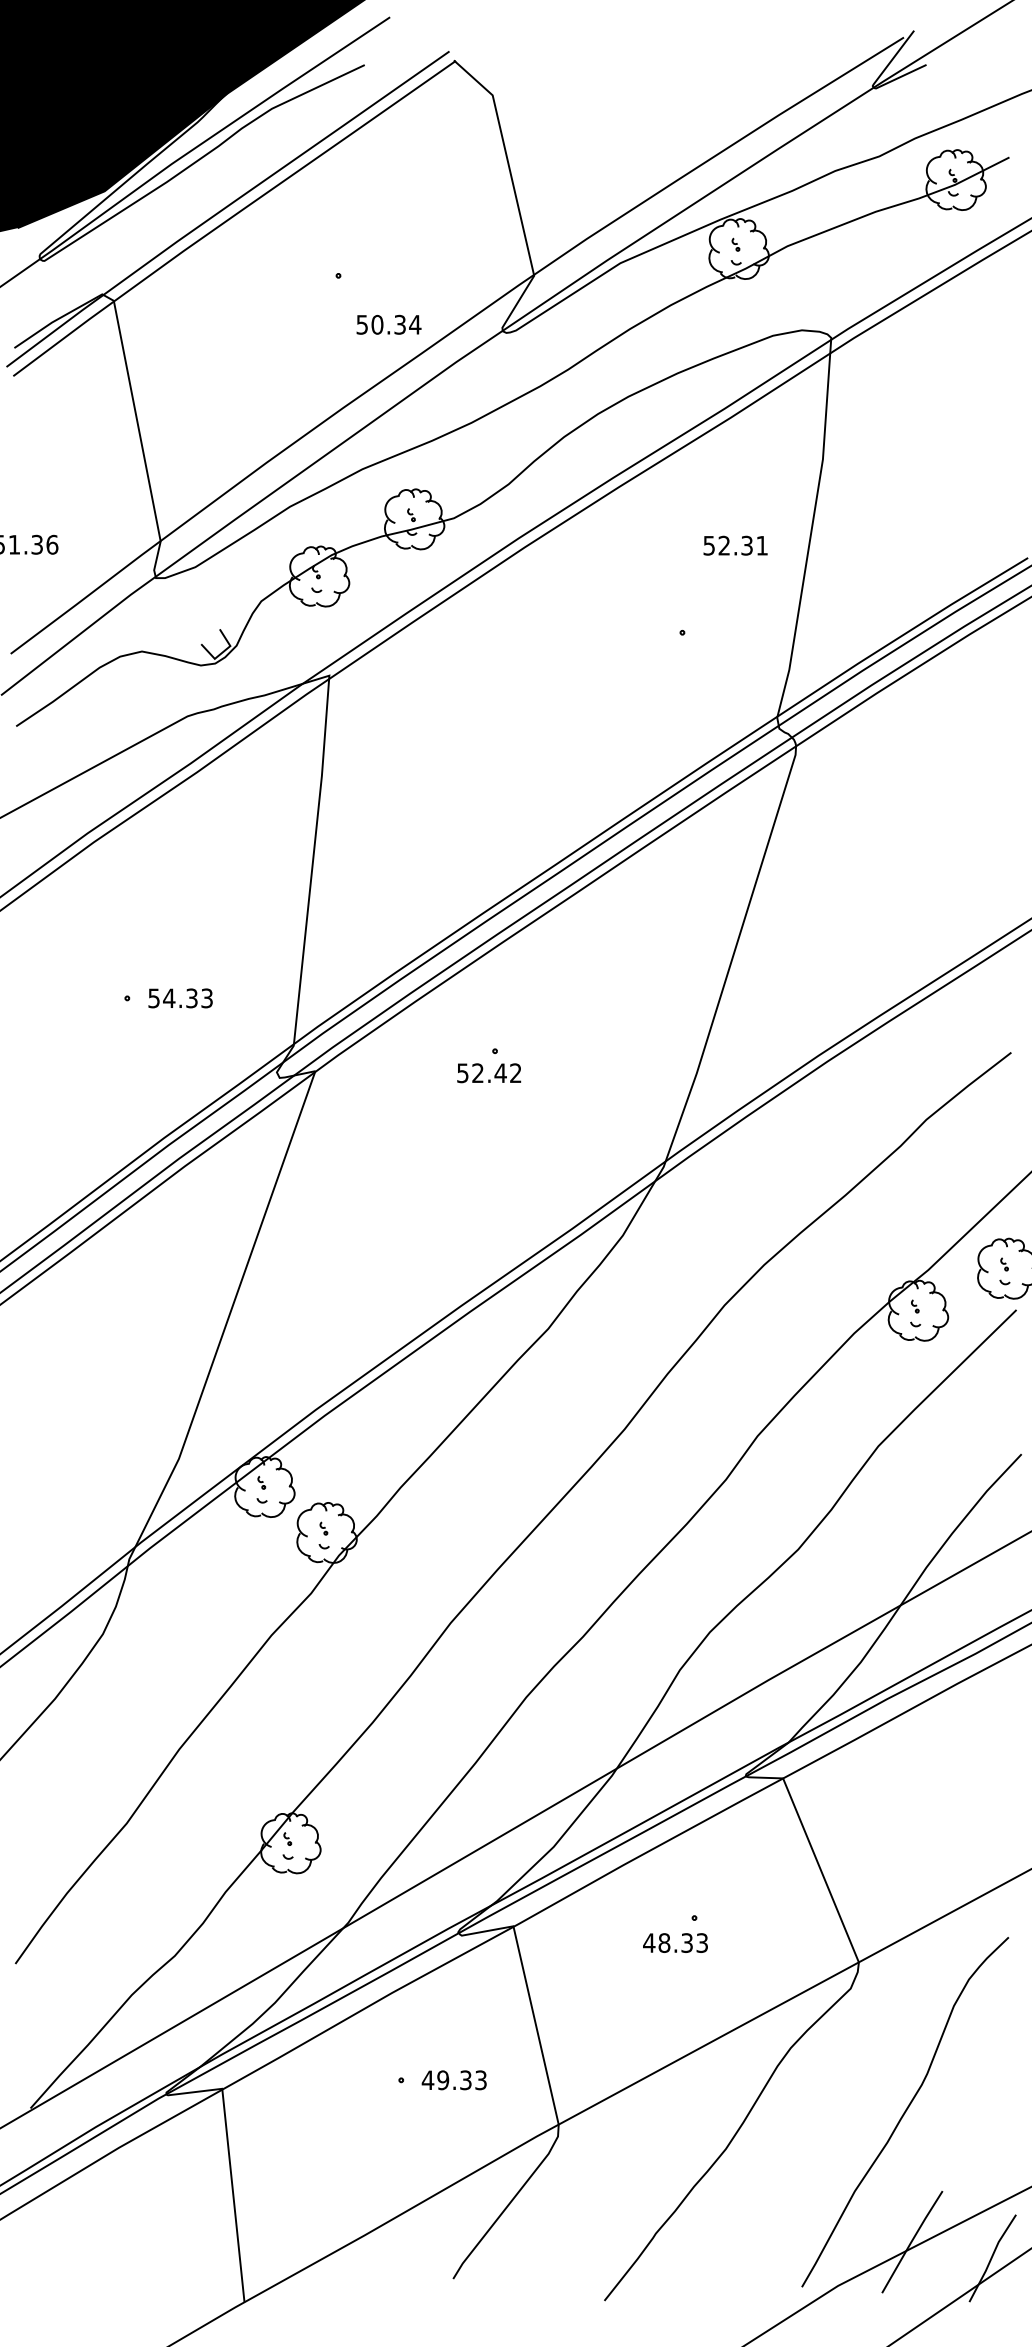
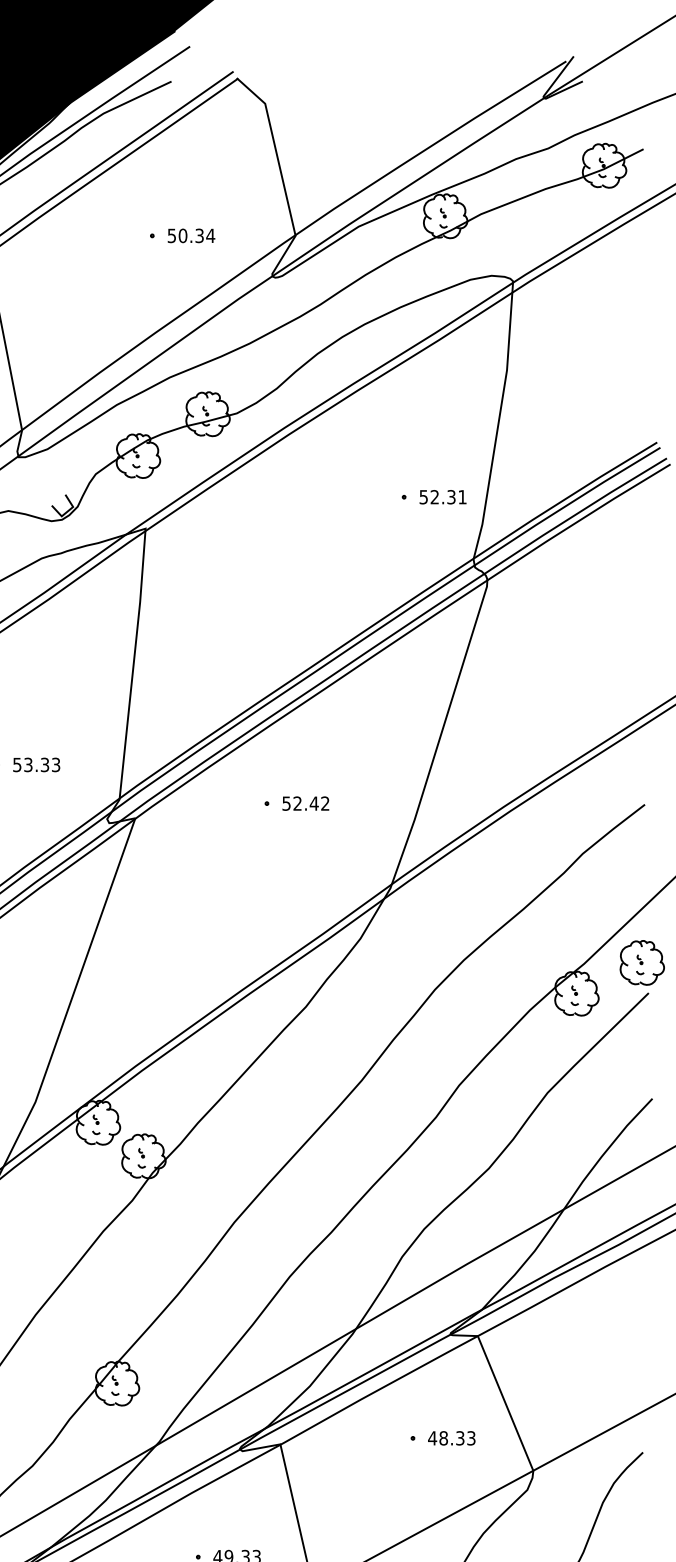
text: (388, 324) -> (191, 235), moved
text: (735, 545) -> (442, 497), moved
text: (169, 998) -> (28, 765), 54.33 -> 53.33
text: (489, 1073) -> (306, 803), moved
text: (675, 1942) -> (451, 1437), moved

